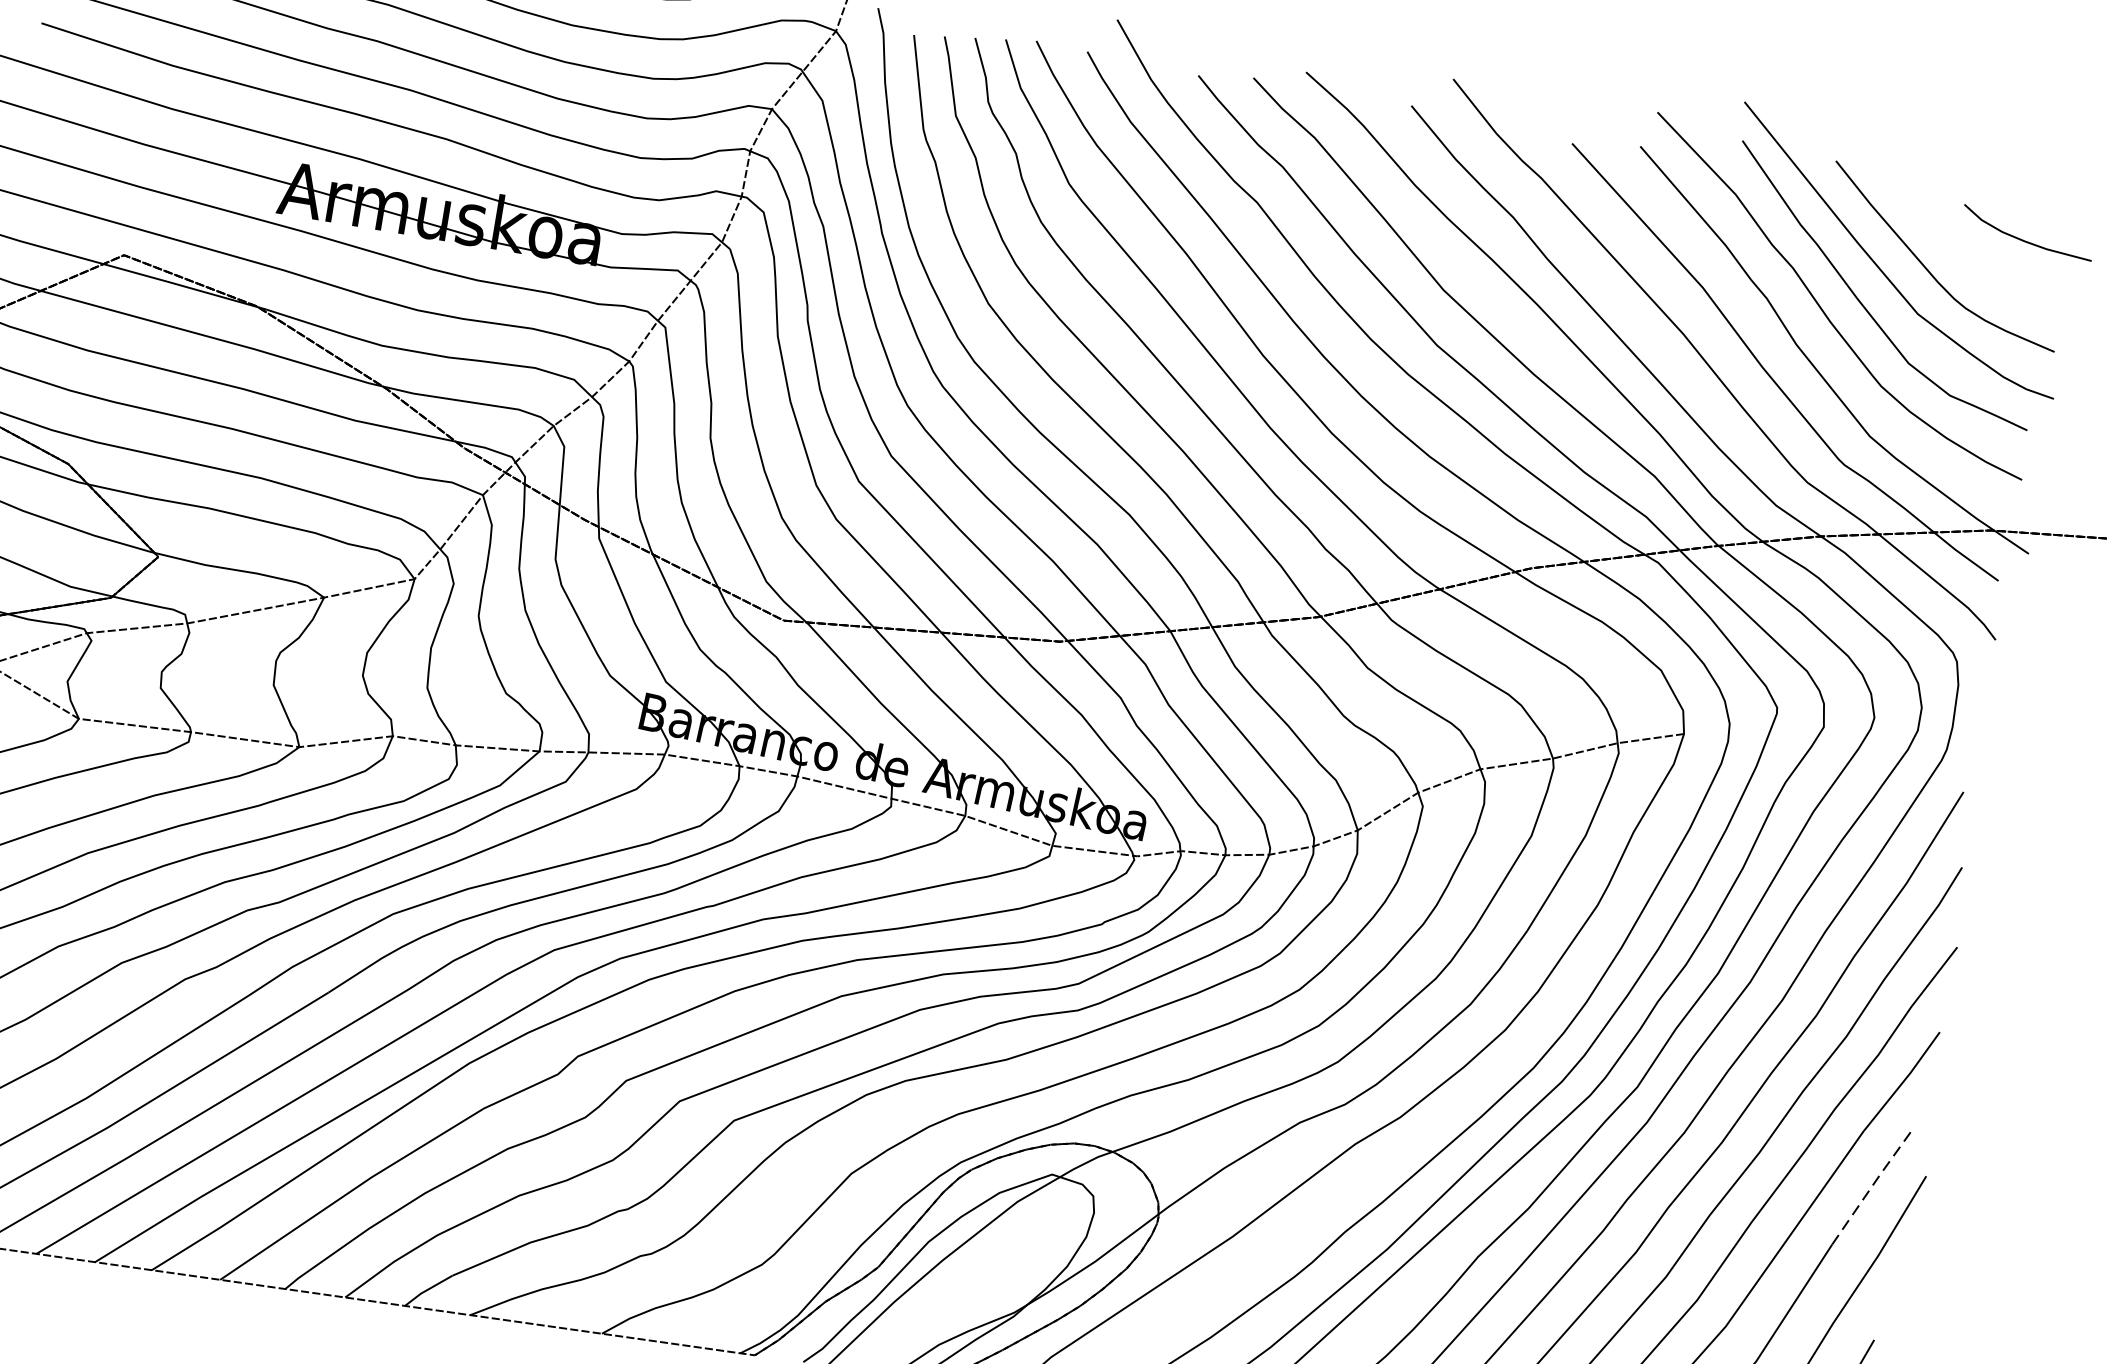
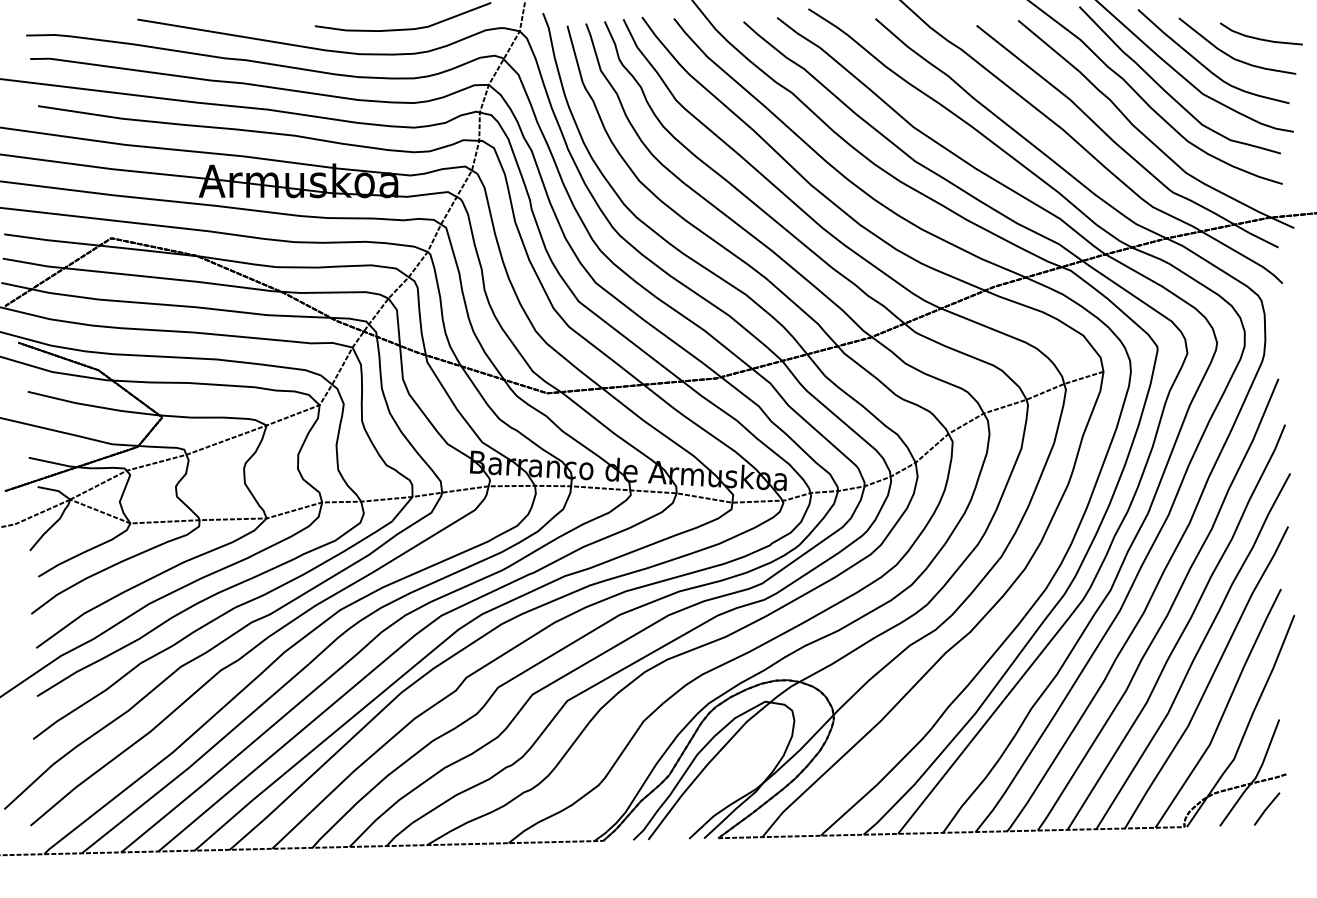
curve: (1971, 257) -> (1229, 54), added
line: (1871, 1185) -> (1262, 626), dashed -> solid

